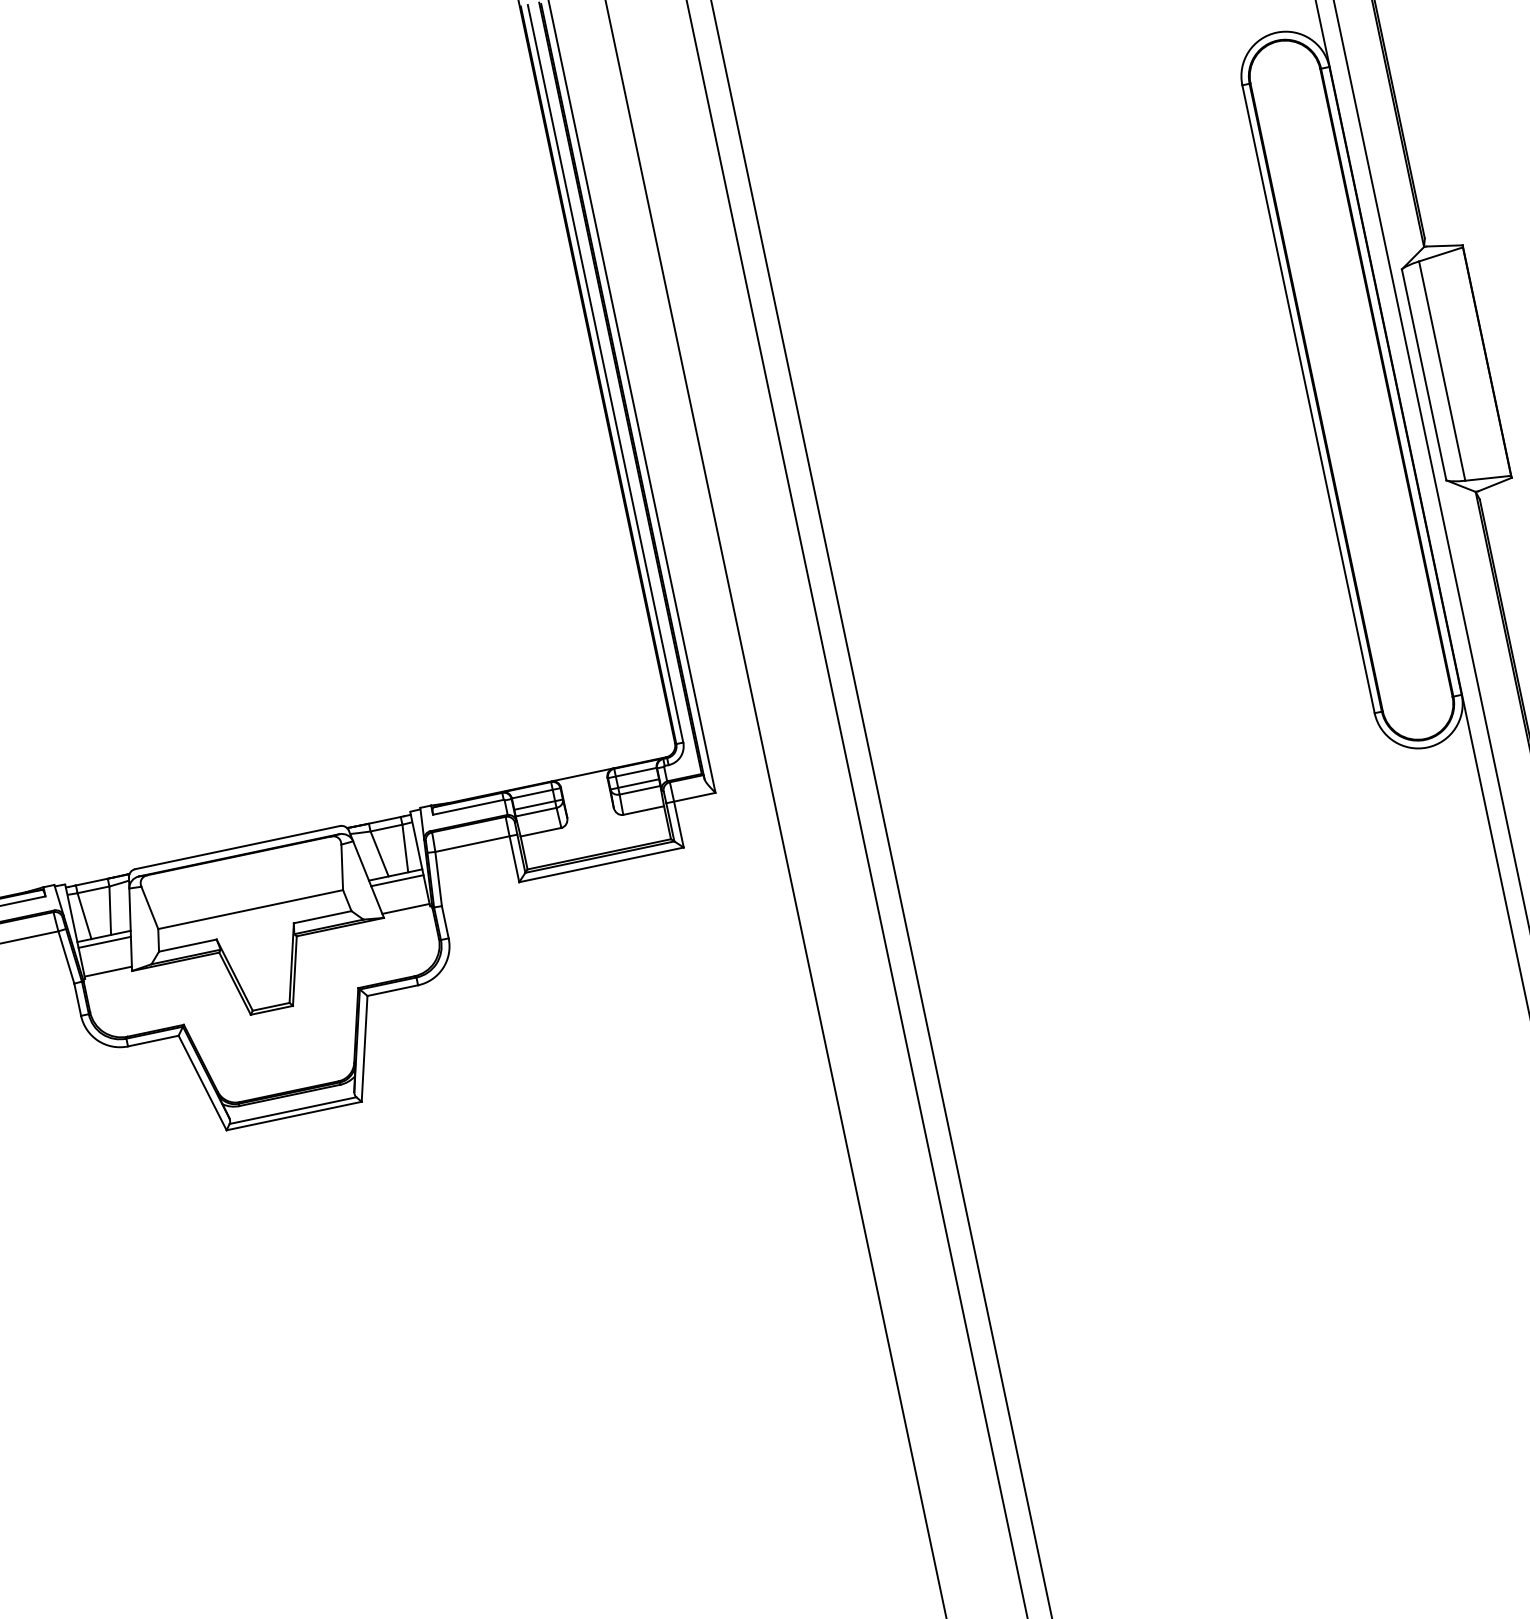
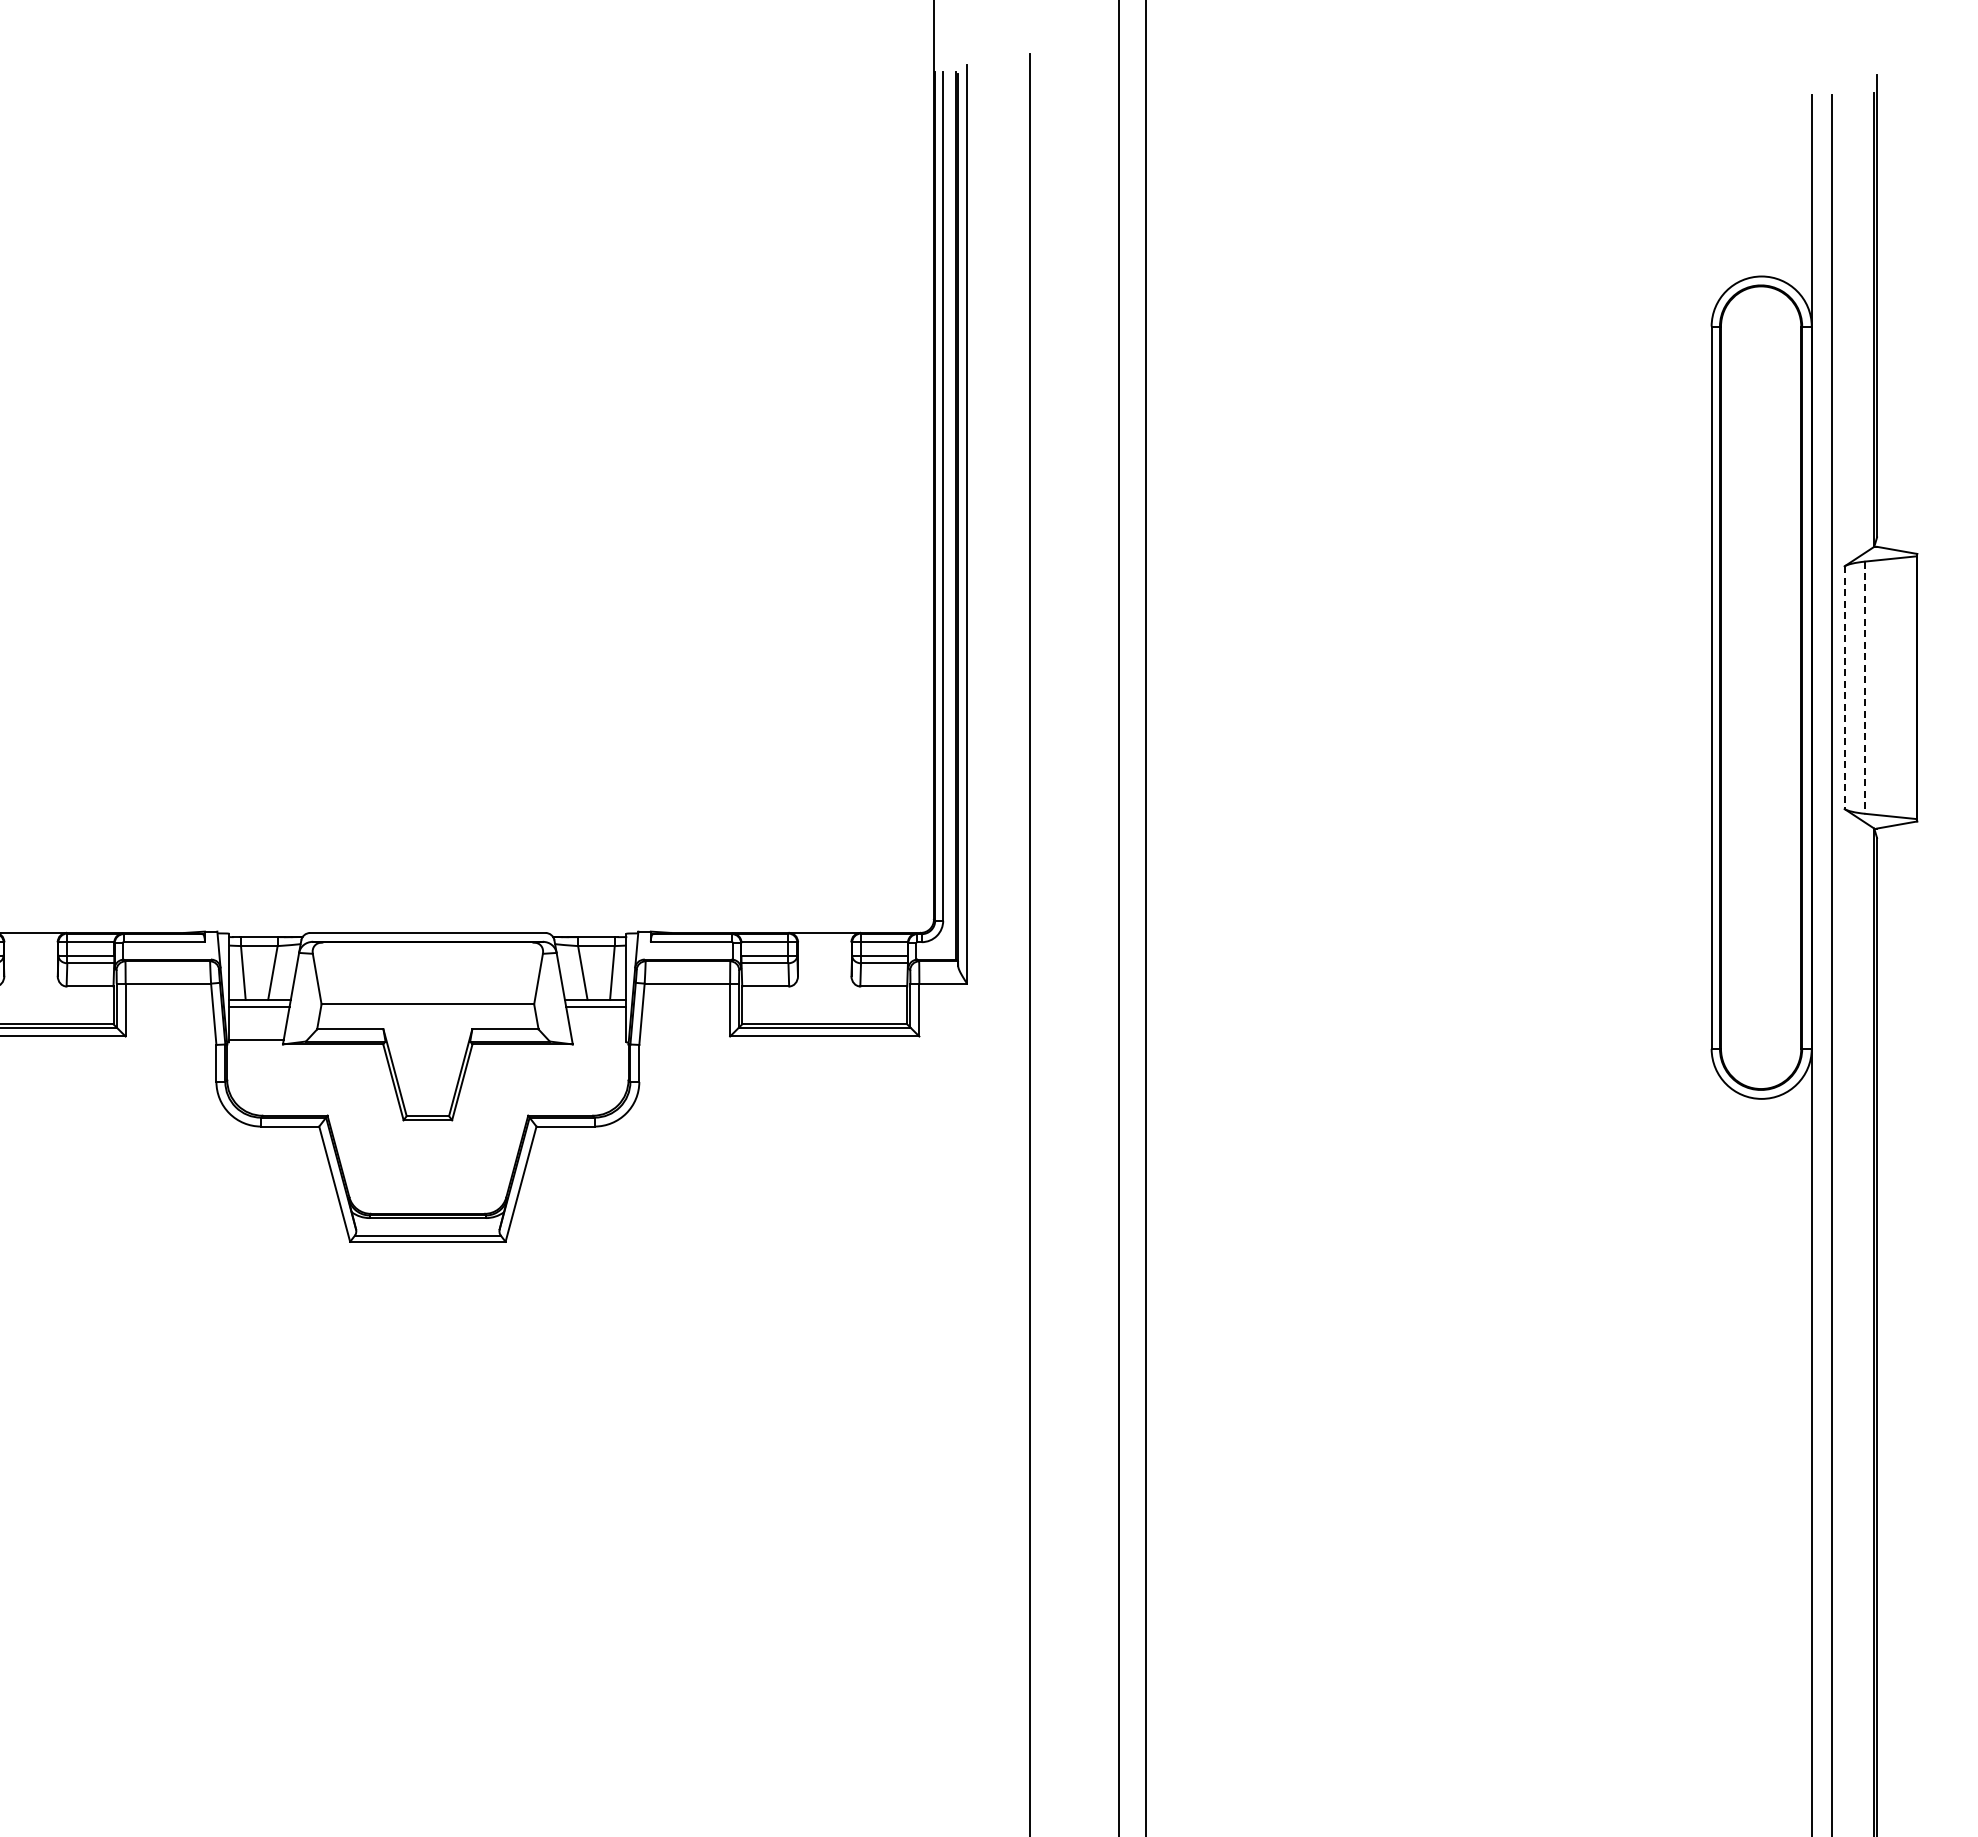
line: (1442, 371) -> (1865, 688), solid -> dashed
line: (1424, 375) -> (1844, 688), solid -> dashed
line: (405, 908) -> (598, 1039), removed

